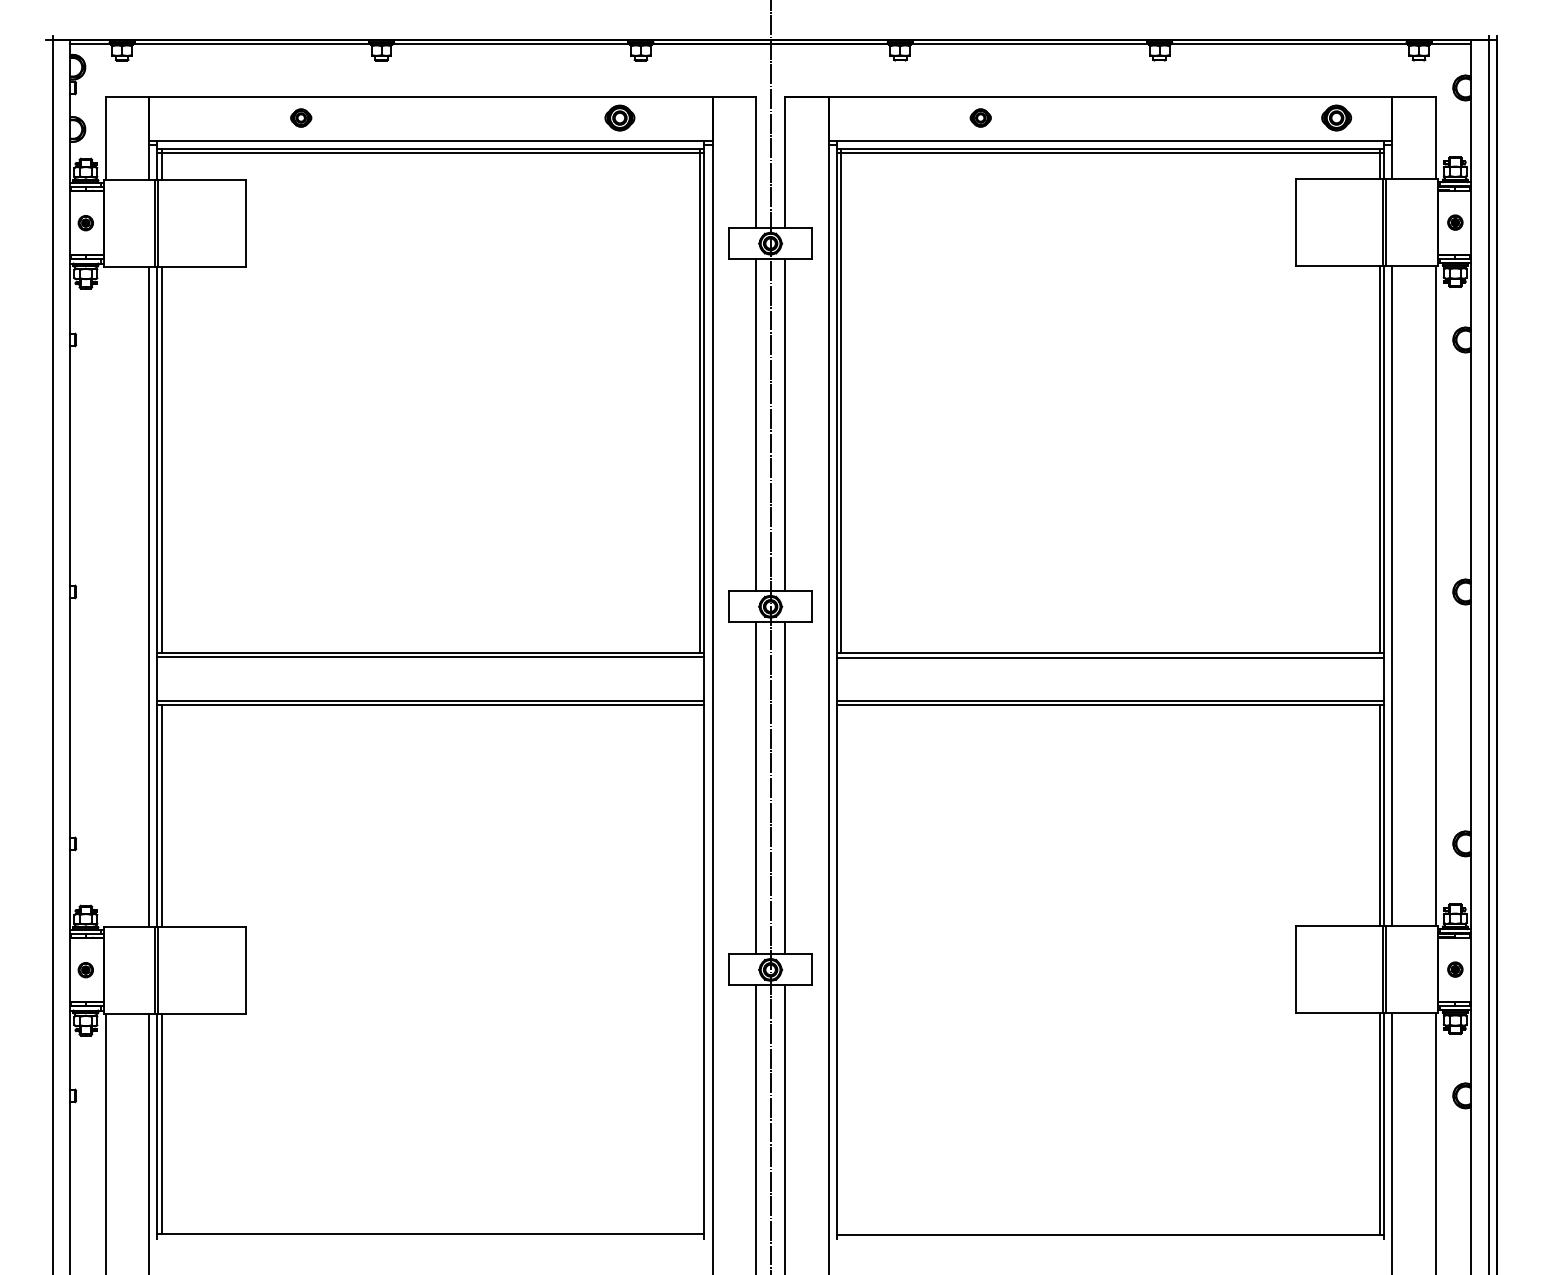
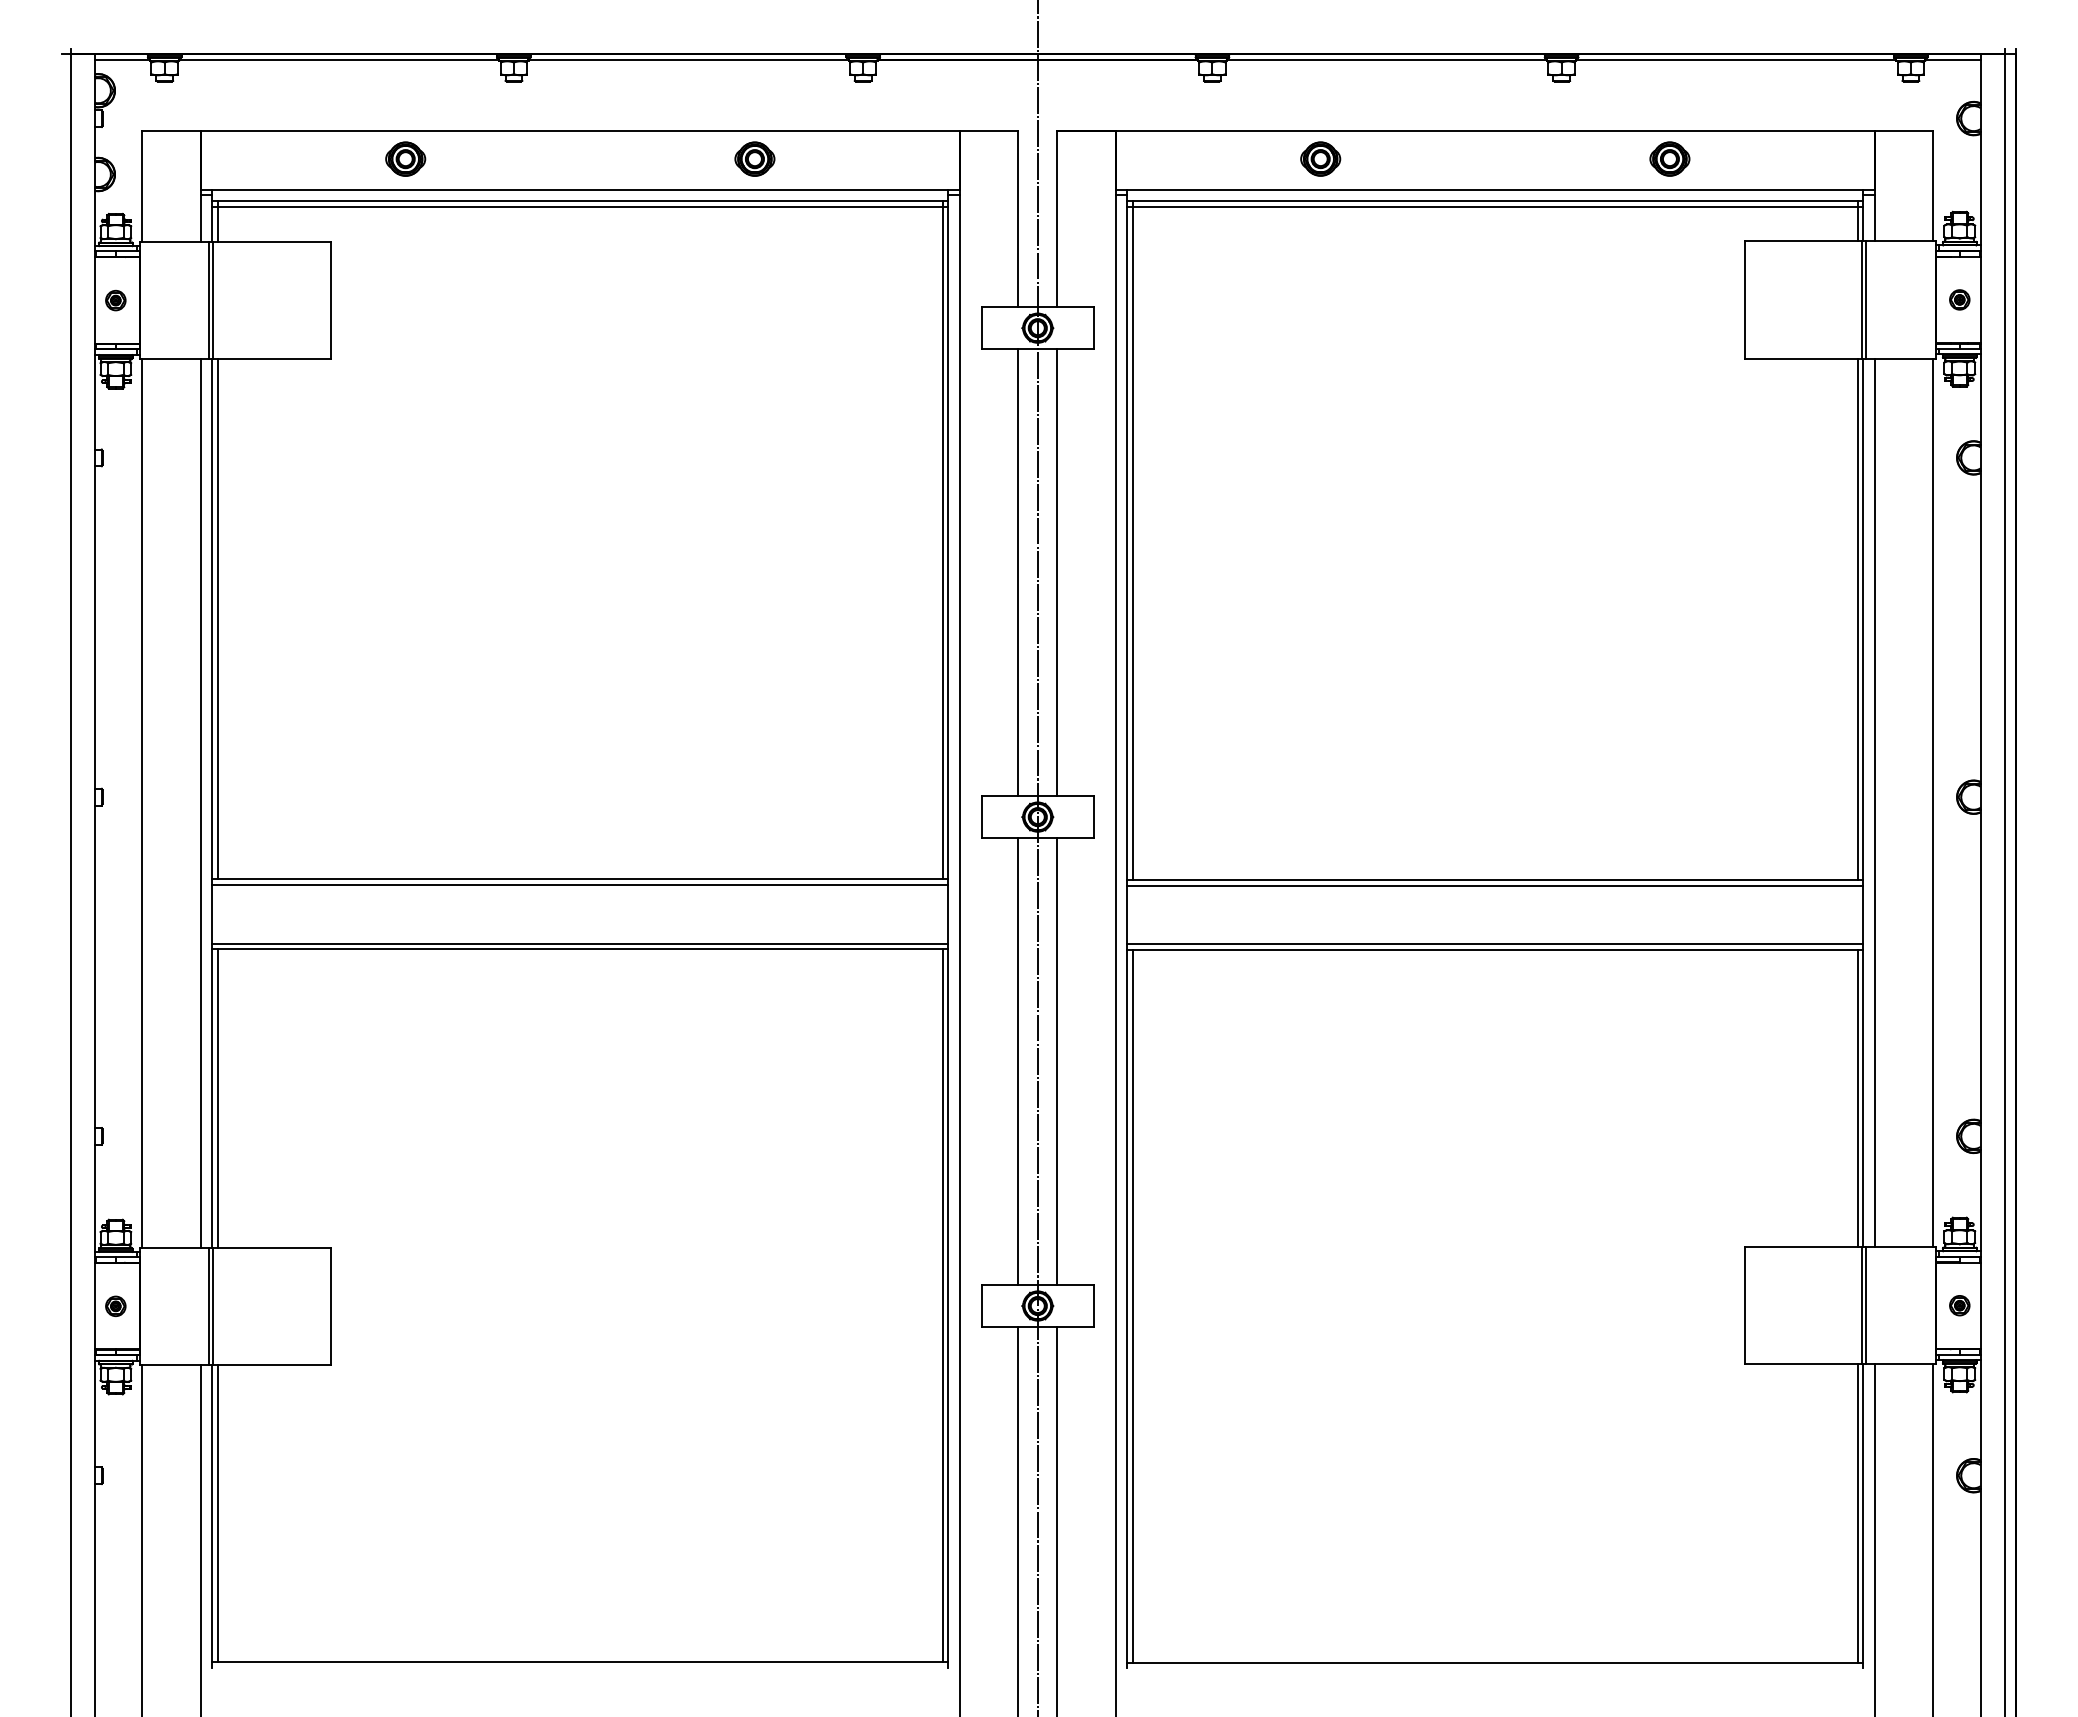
part: (300, 117) -> (405, 158), size x1.43
part: (619, 117) -> (754, 158), moved
part: (980, 117) -> (1320, 158), size x1.43
part: (1336, 117) -> (1669, 158), moved
line: (105, 596) -> (142, 803), added
line: (699, 969) -> (942, 1305), added
line: (840, 969) -> (1132, 1305), added

